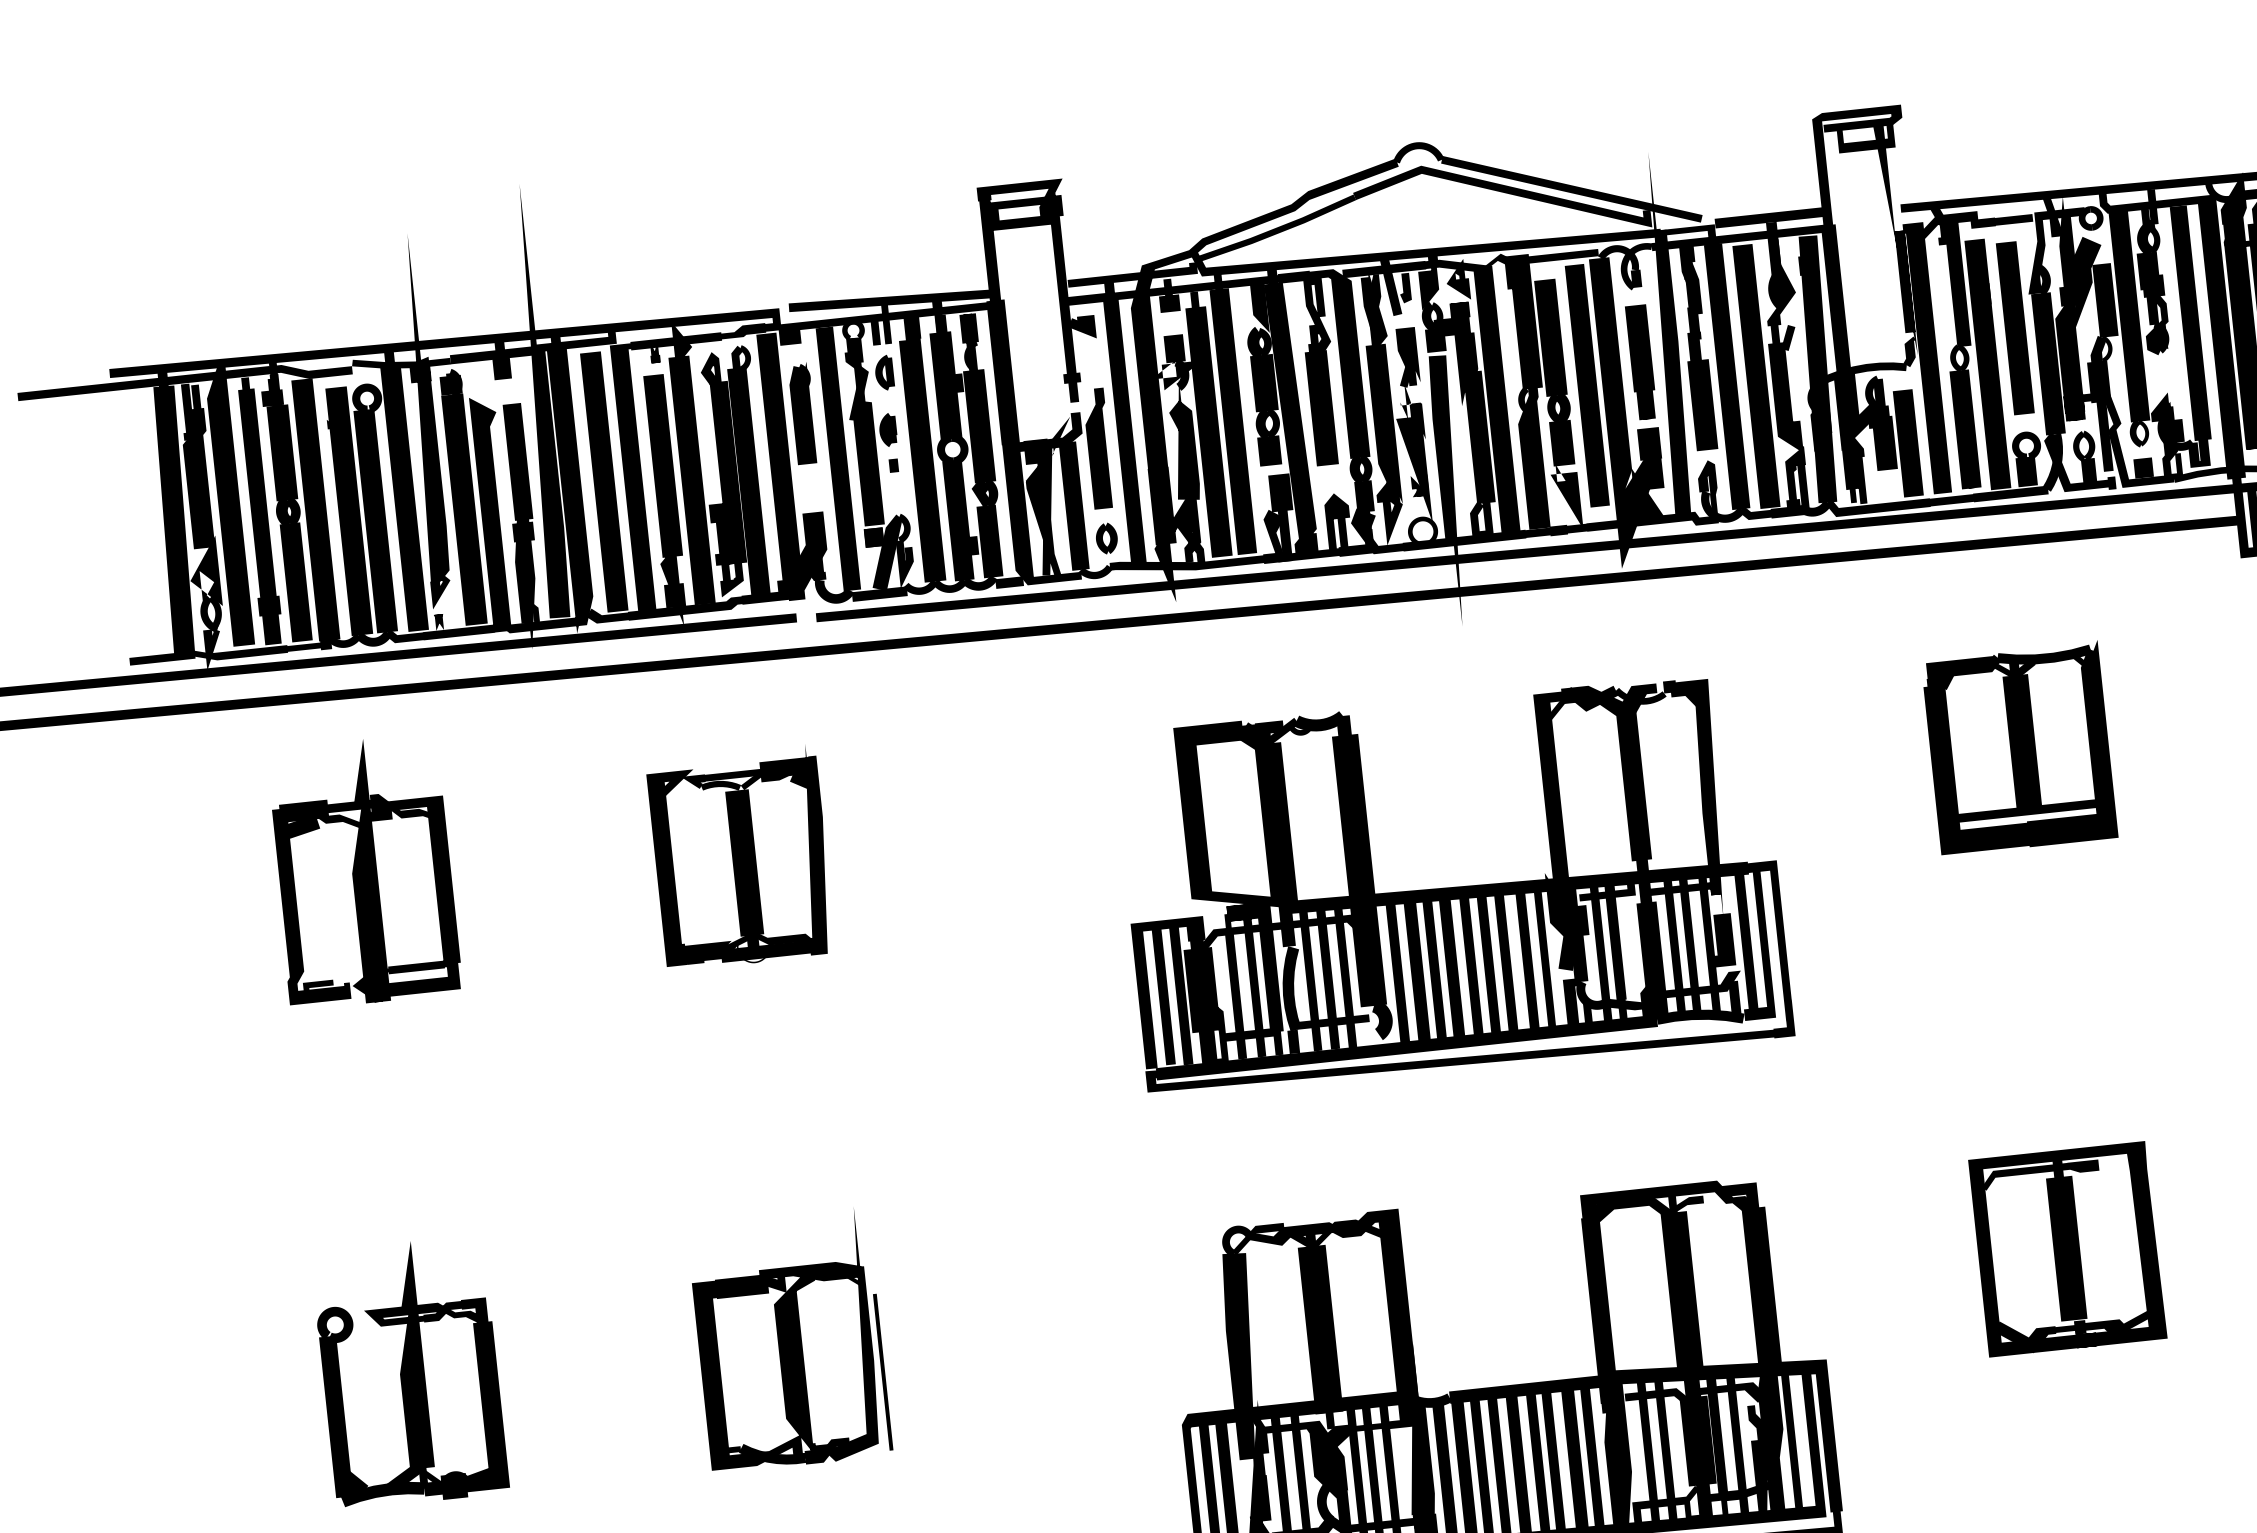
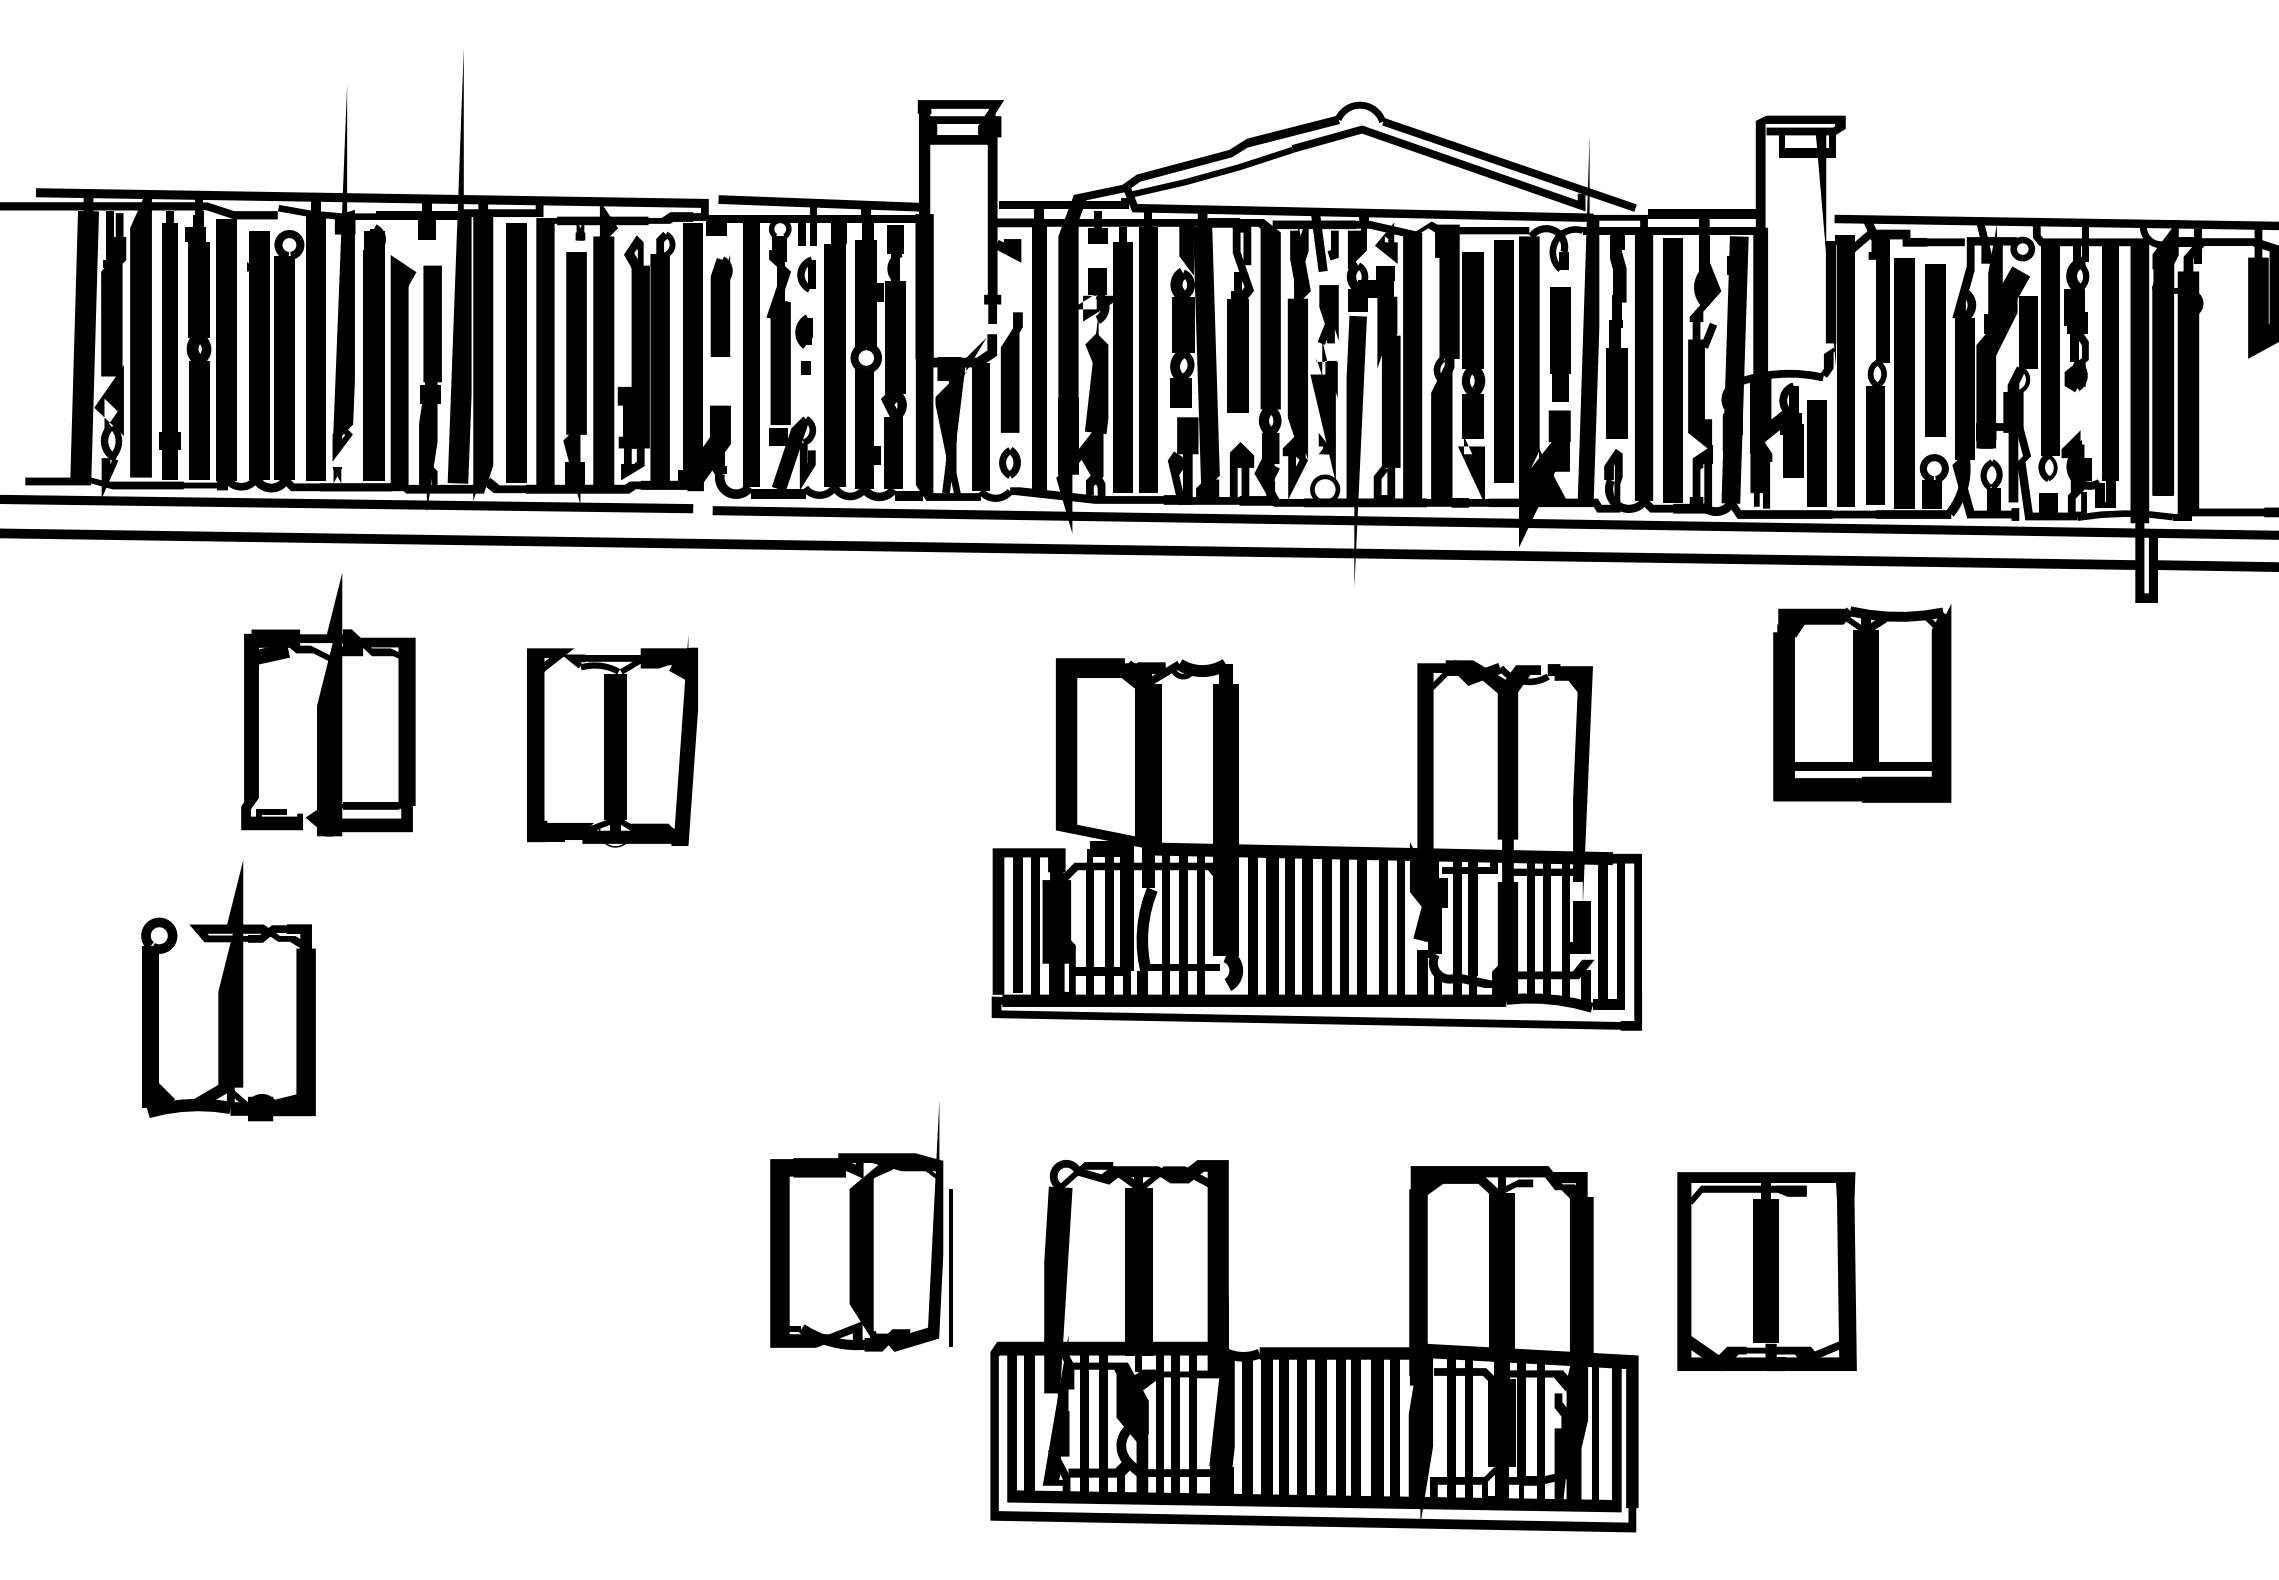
part: (2019, 748) -> (1862, 703), moved
part: (363, 871) -> (328, 704), moved
part: (2067, 1249) -> (1766, 1271), moved
part: (789, 1340) -> (861, 1226), moved
part: (410, 1373) -> (228, 991), moved

